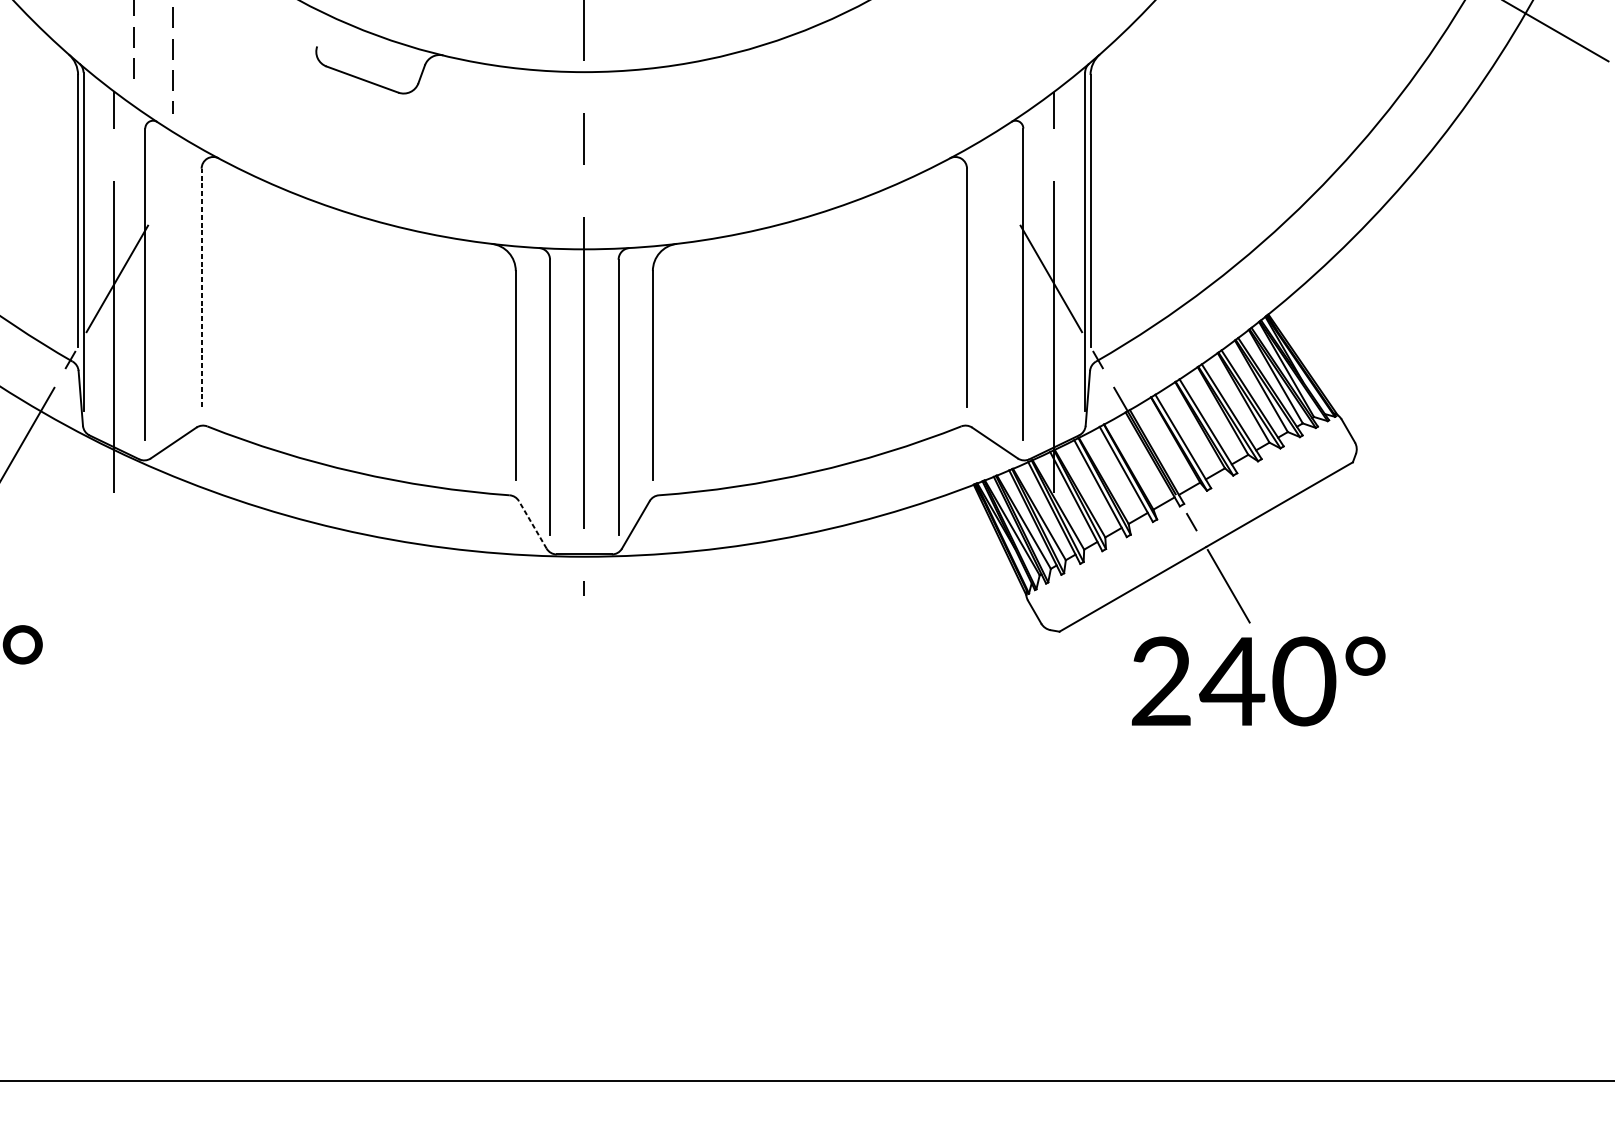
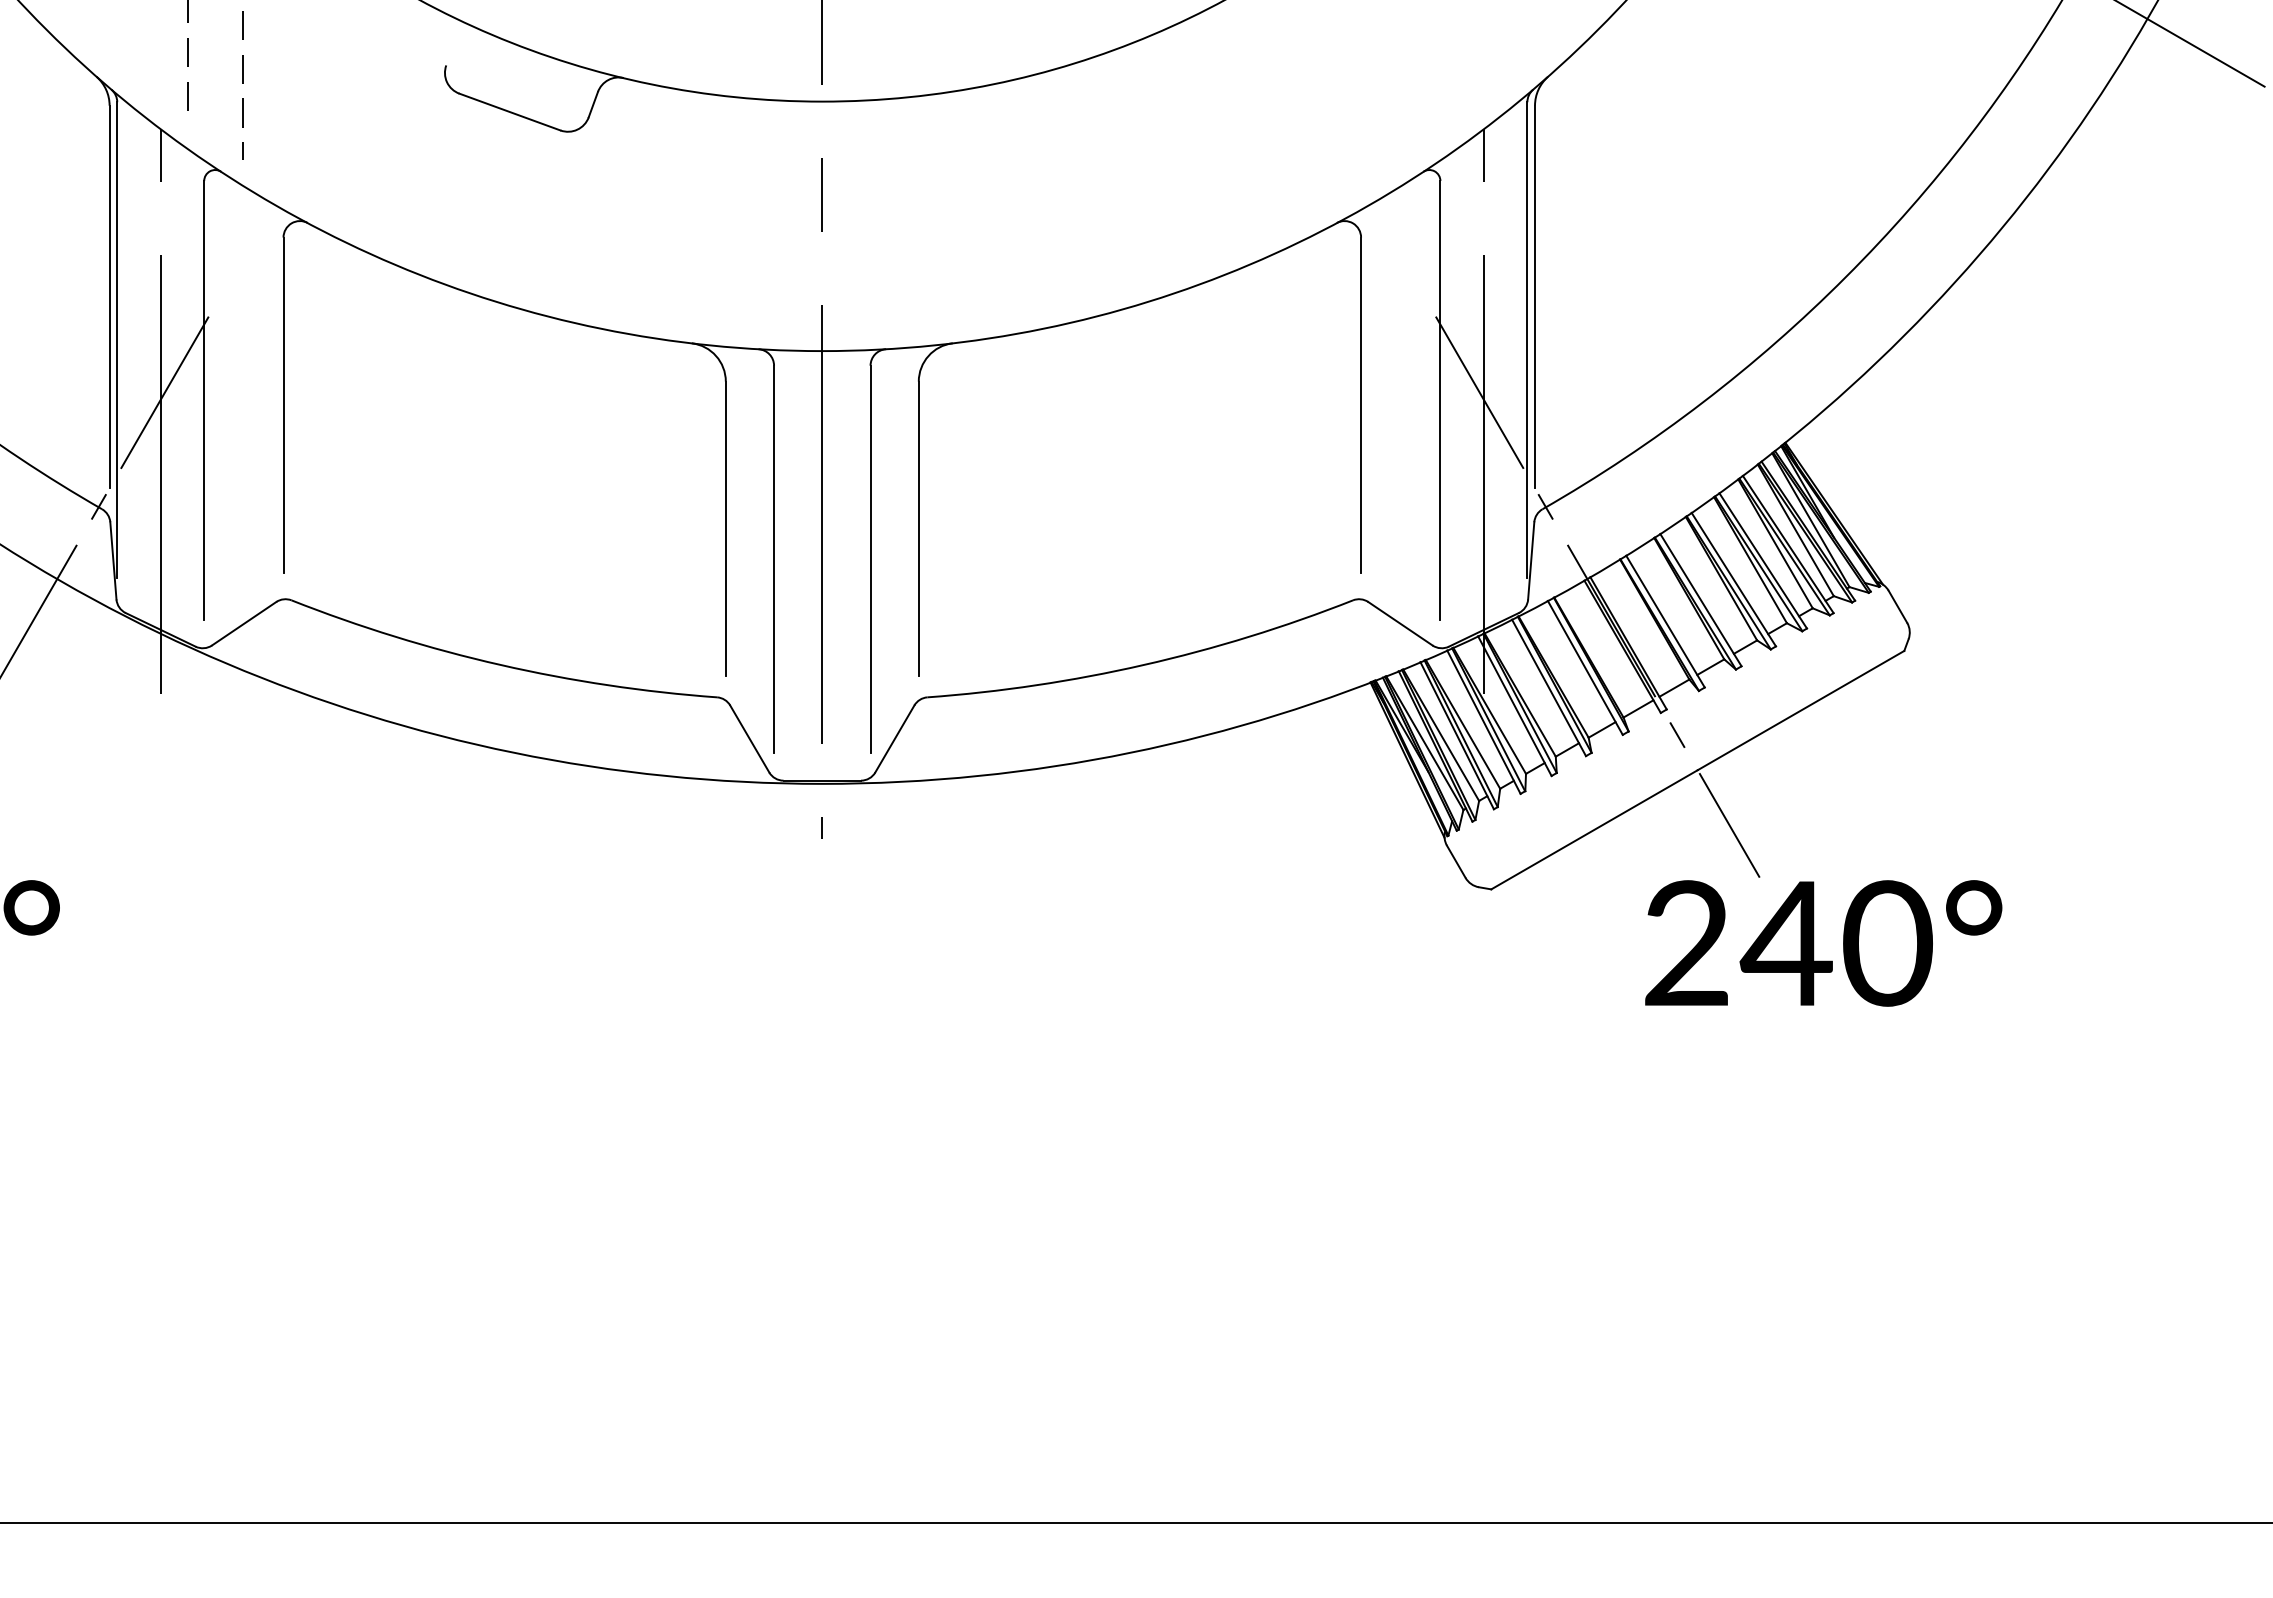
line: (201, 287) -> (283, 405), dashed -> solid
line: (532, 524) -> (749, 738), dashed -> solid
text: (1258, 681) -> (1823, 943), moved

